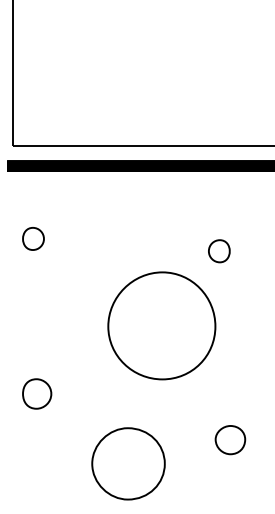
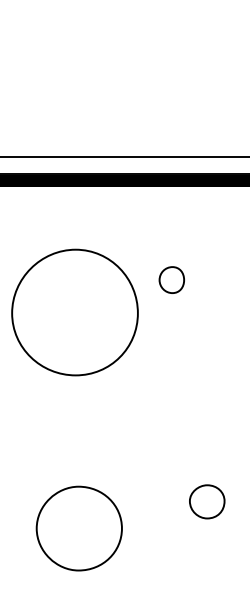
part: (161, 325) -> (74, 312), moved
part: (230, 440) -> (207, 502), moved
part: (128, 463) -> (79, 528), moved

